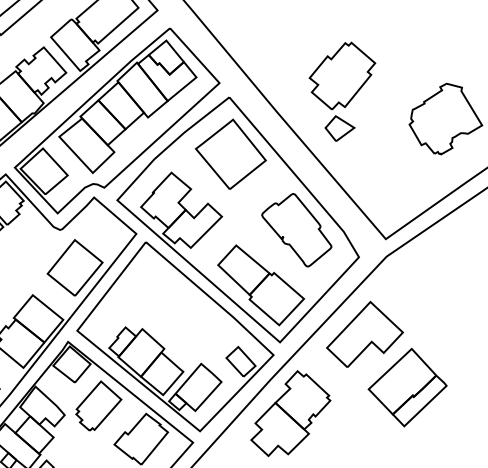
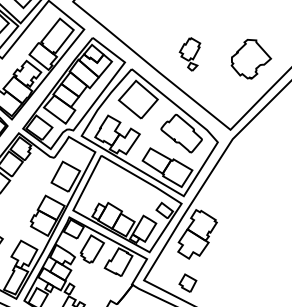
part: (337, 90) -> (189, 54), size x0.6
part: (386, 362) -> (243, 196), removed

